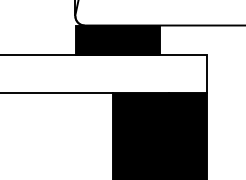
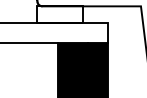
fill: (118, 40) -> (60, 14), removed

